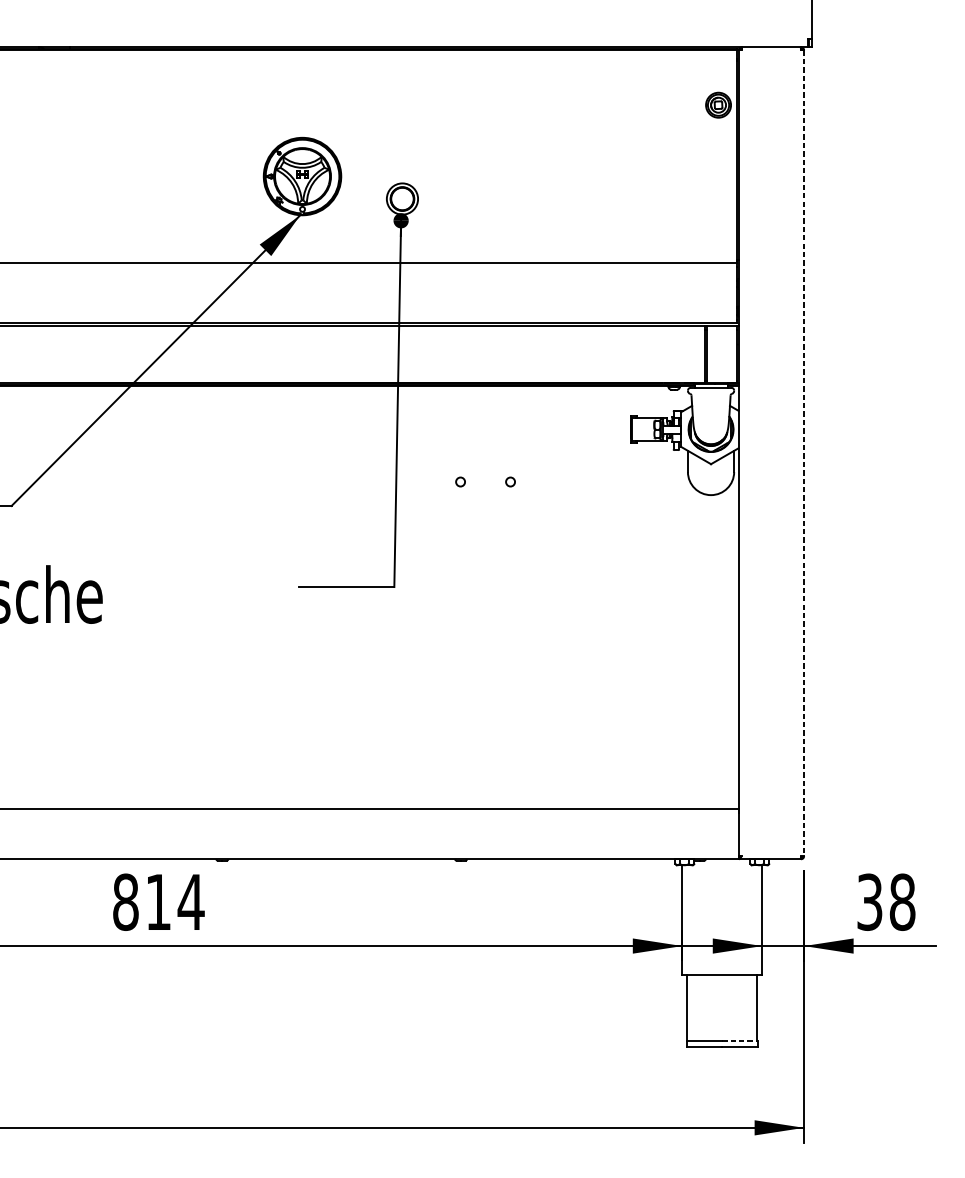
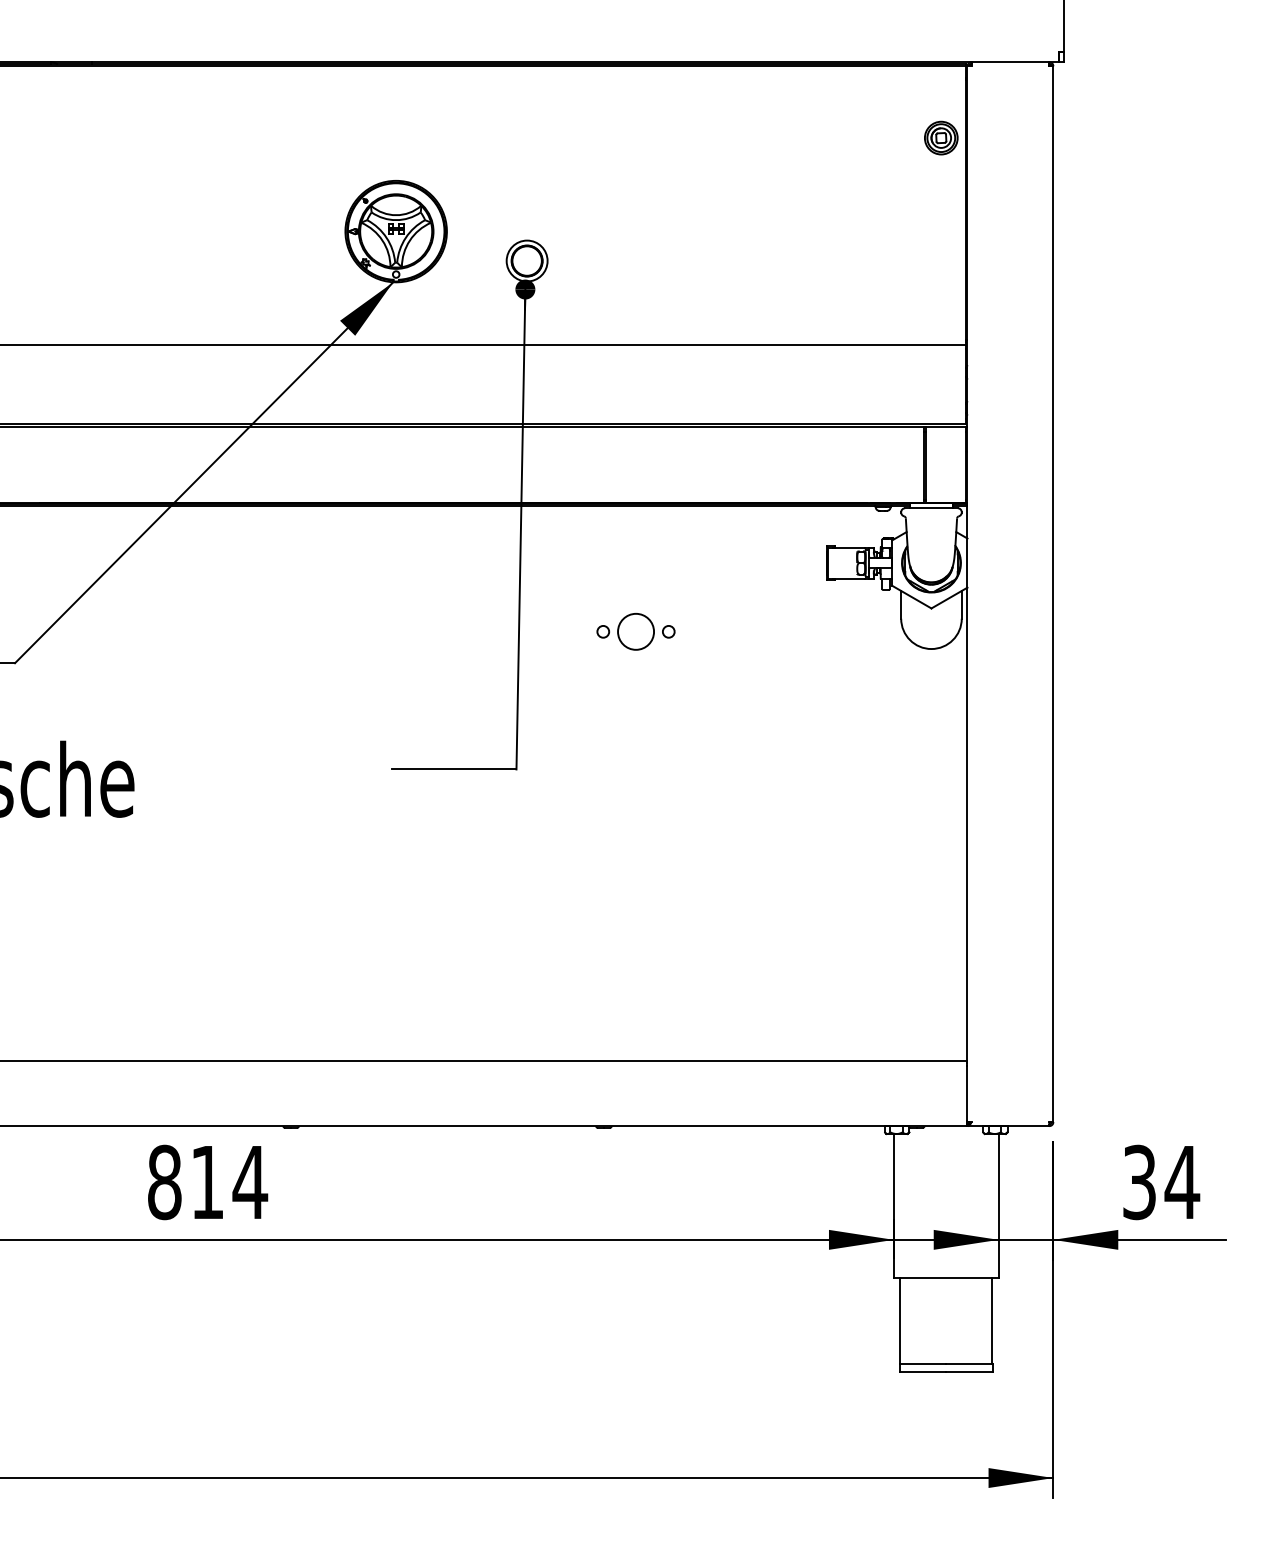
line: (804, 453) -> (1053, 594), dashed -> solid
circle: (485, 481) -> (635, 631), added
text: (902, 902) -> (1182, 1182), 38 -> 34
line: (740, 1041) -> (969, 1364), dashed -> solid

